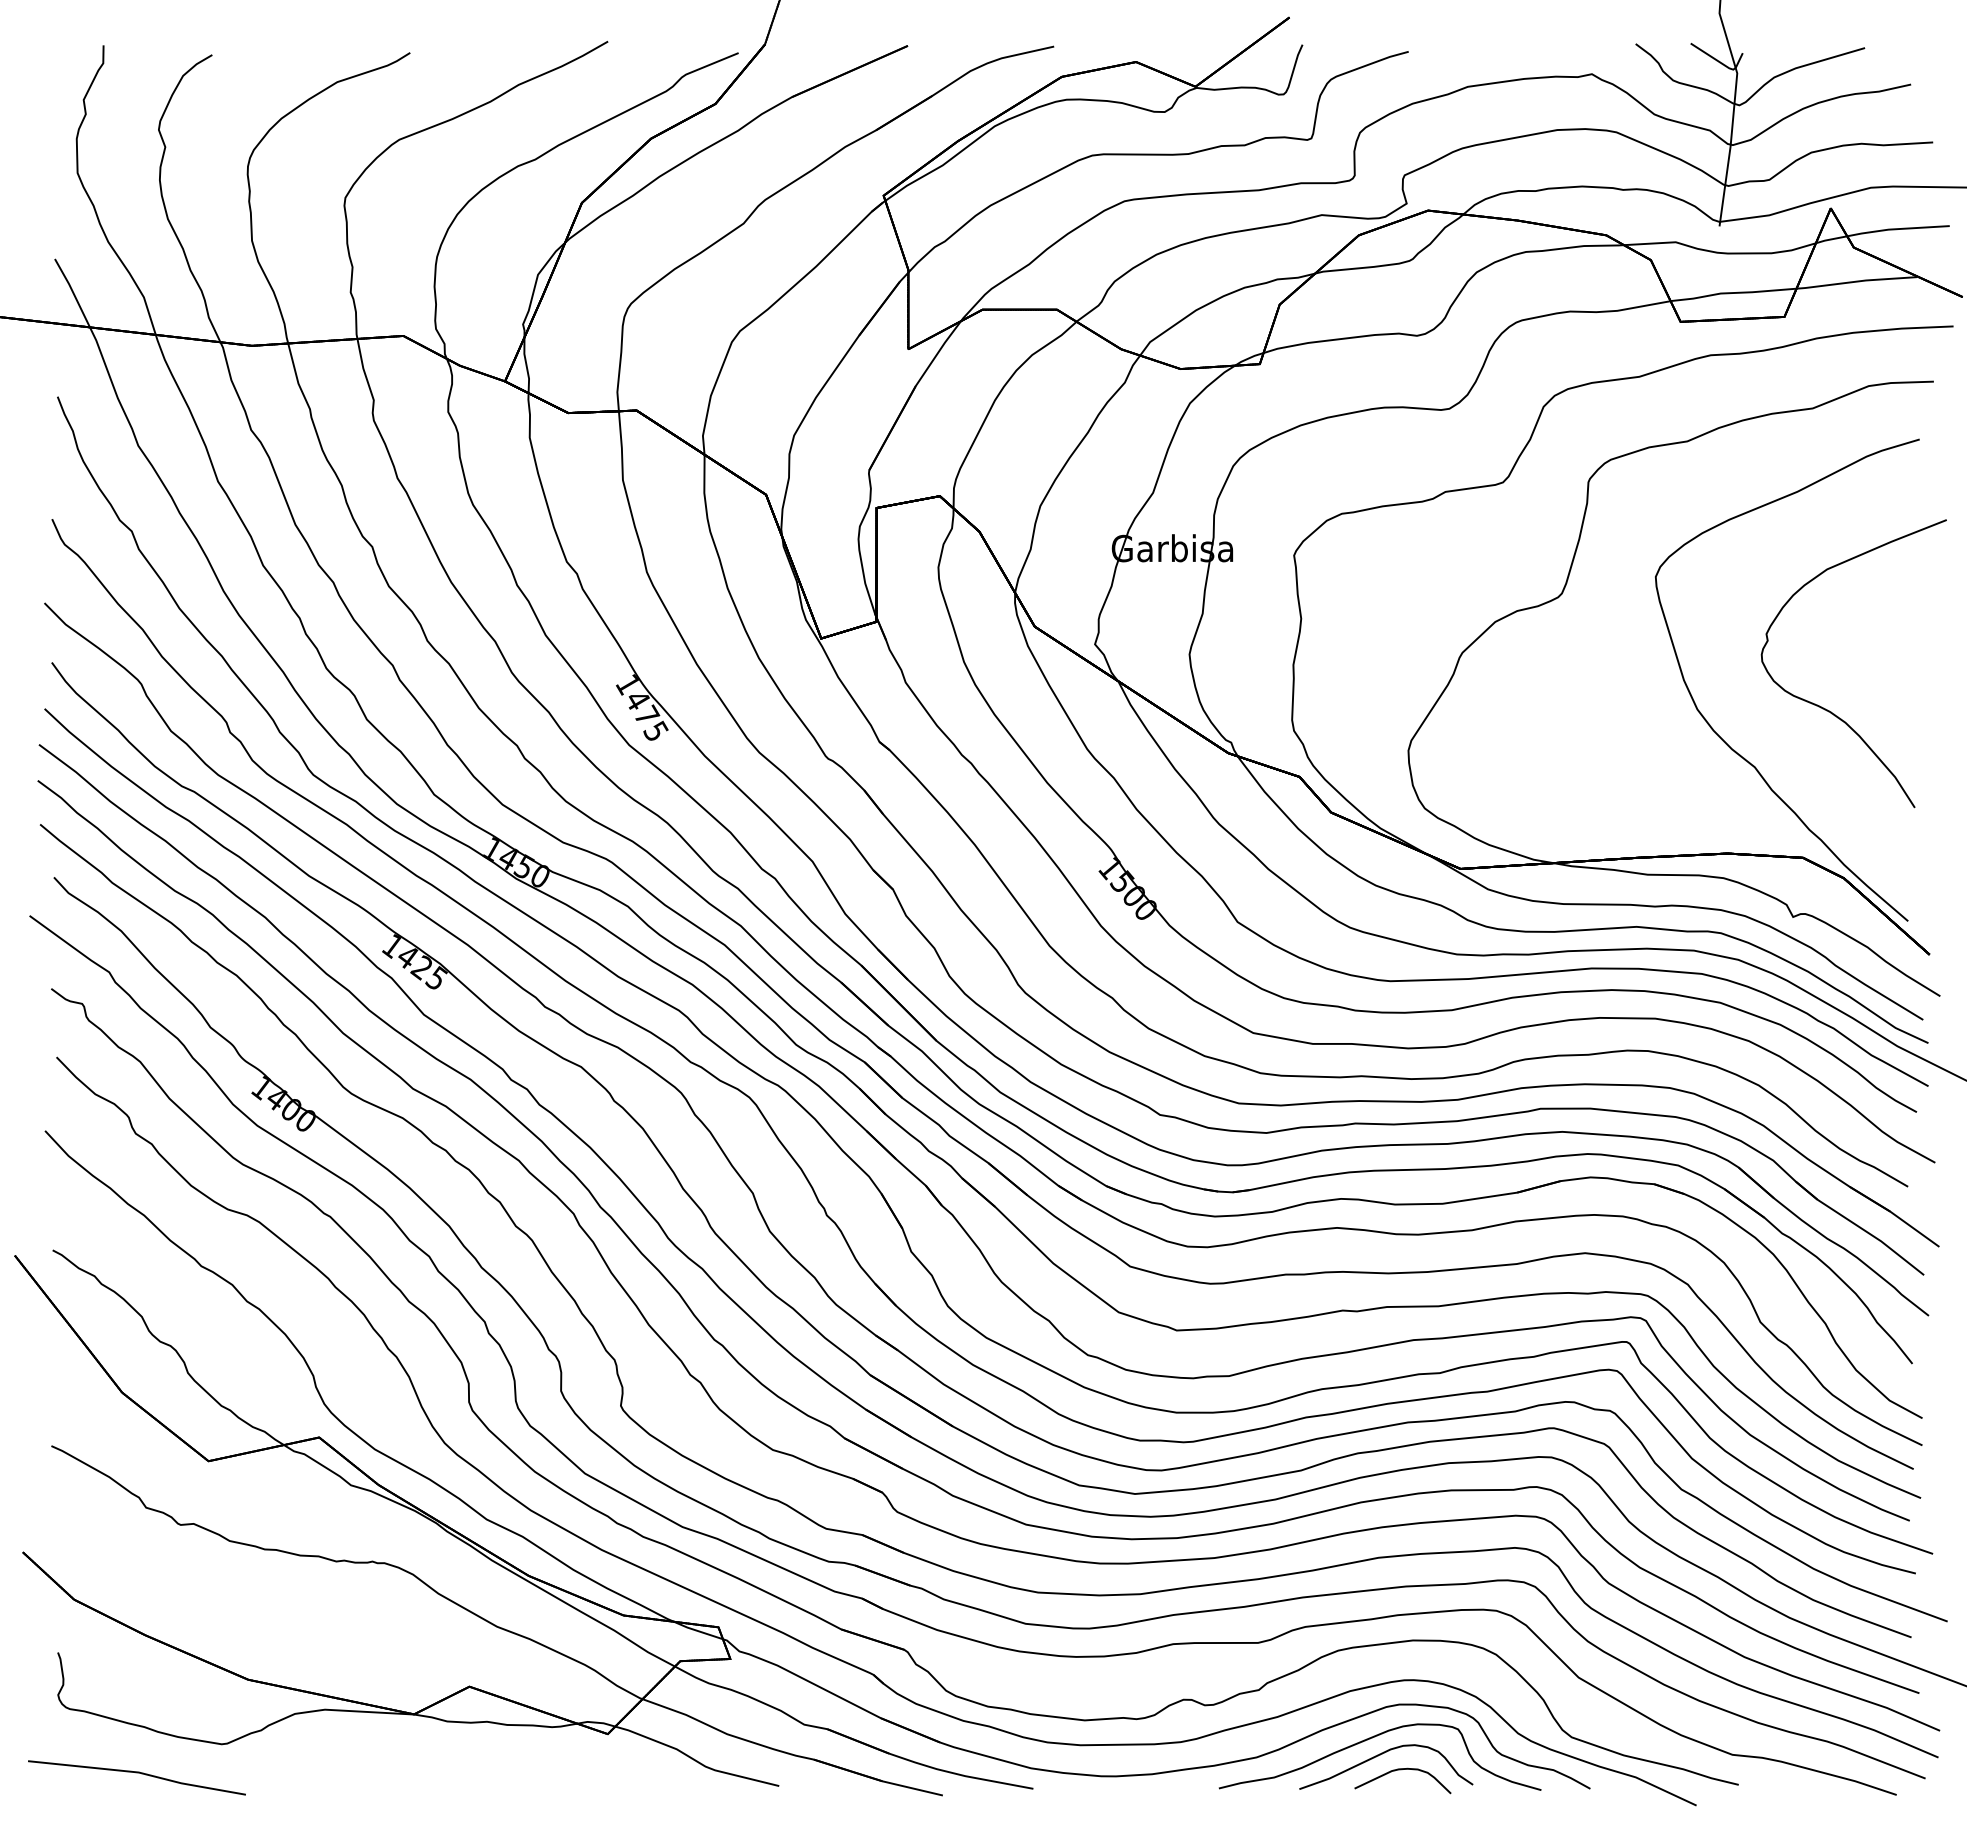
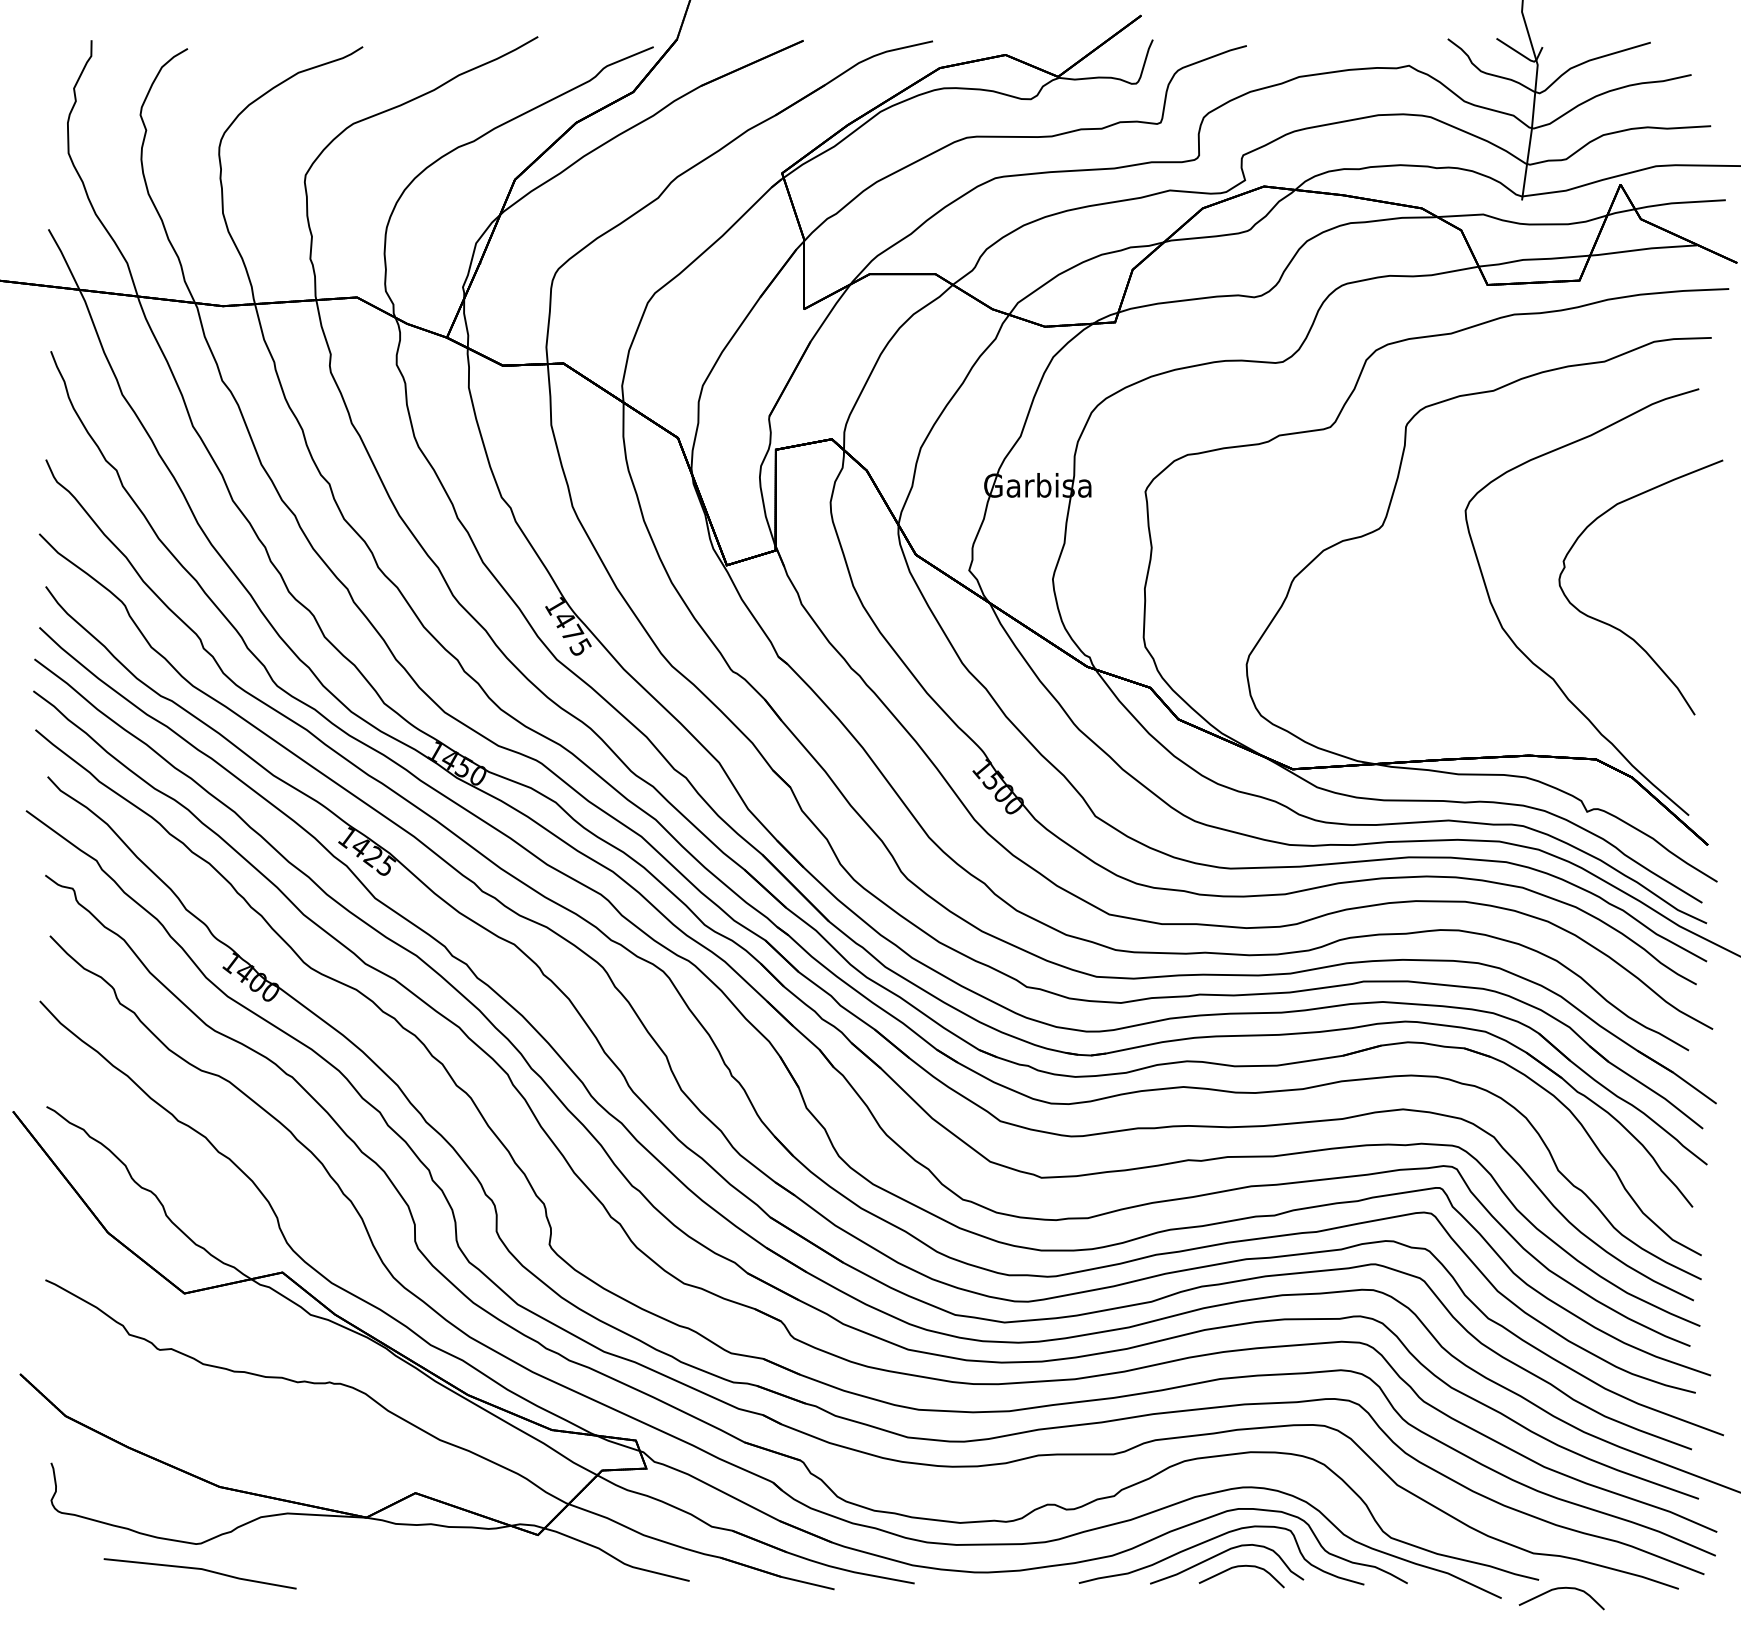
line: (136, 1772) -> (199, 1569), moved
curve: (1761, 1795) -> (1559, 1589), added

